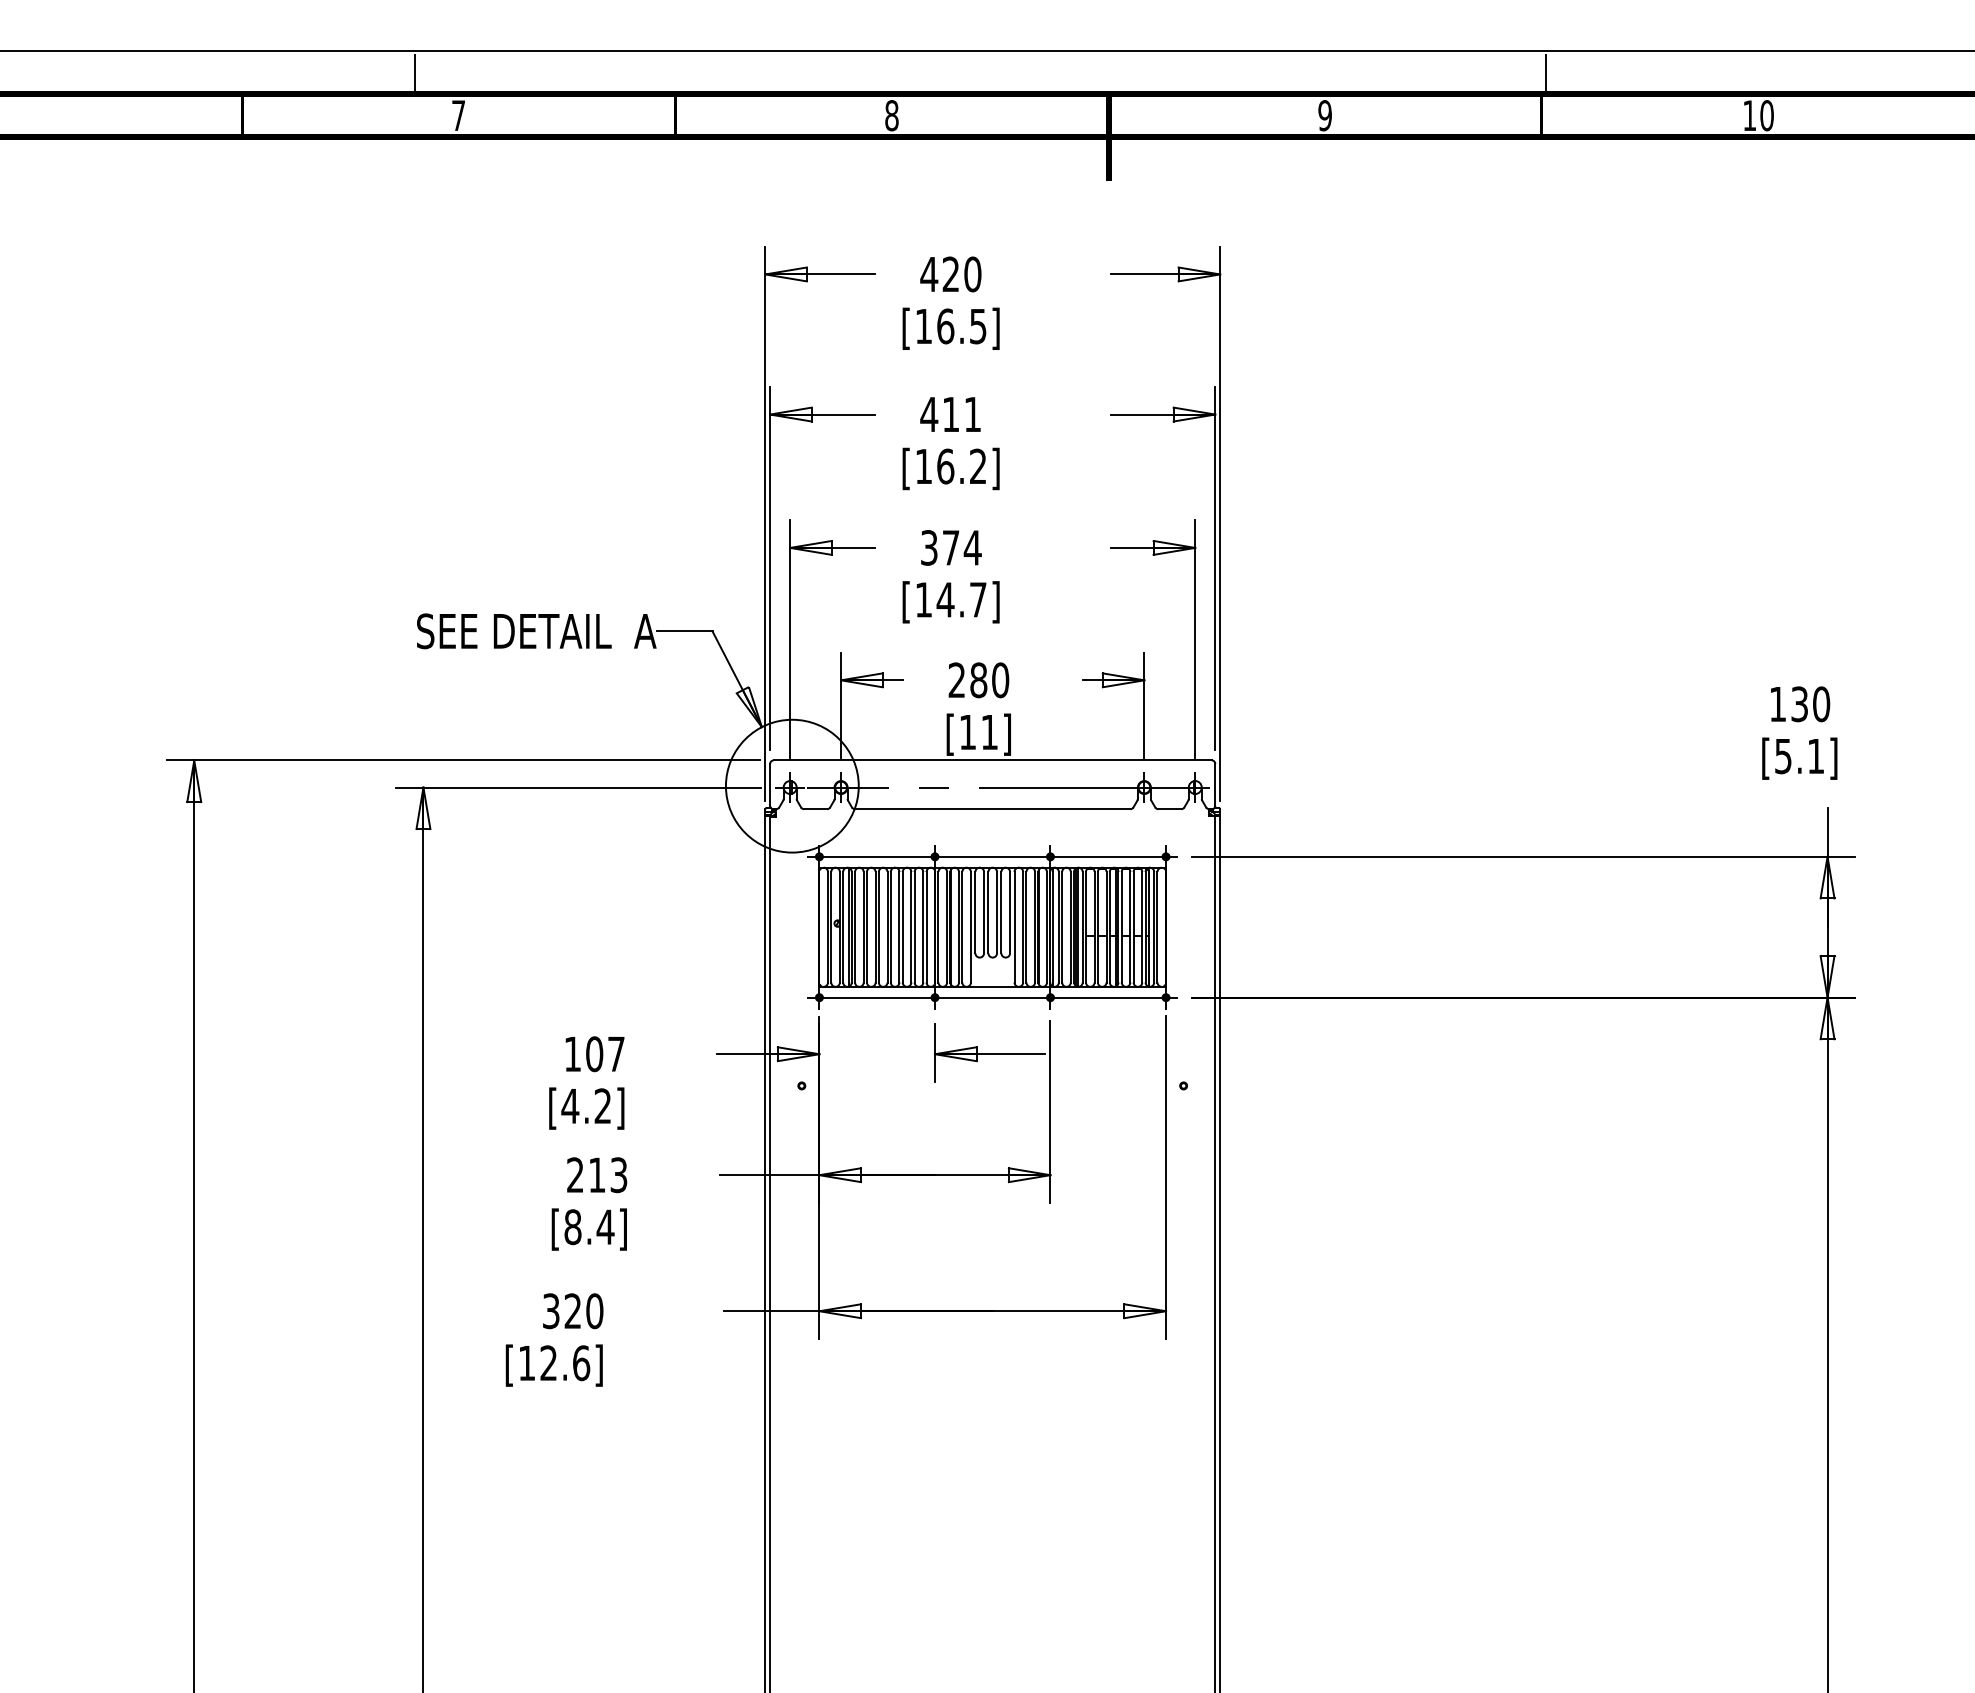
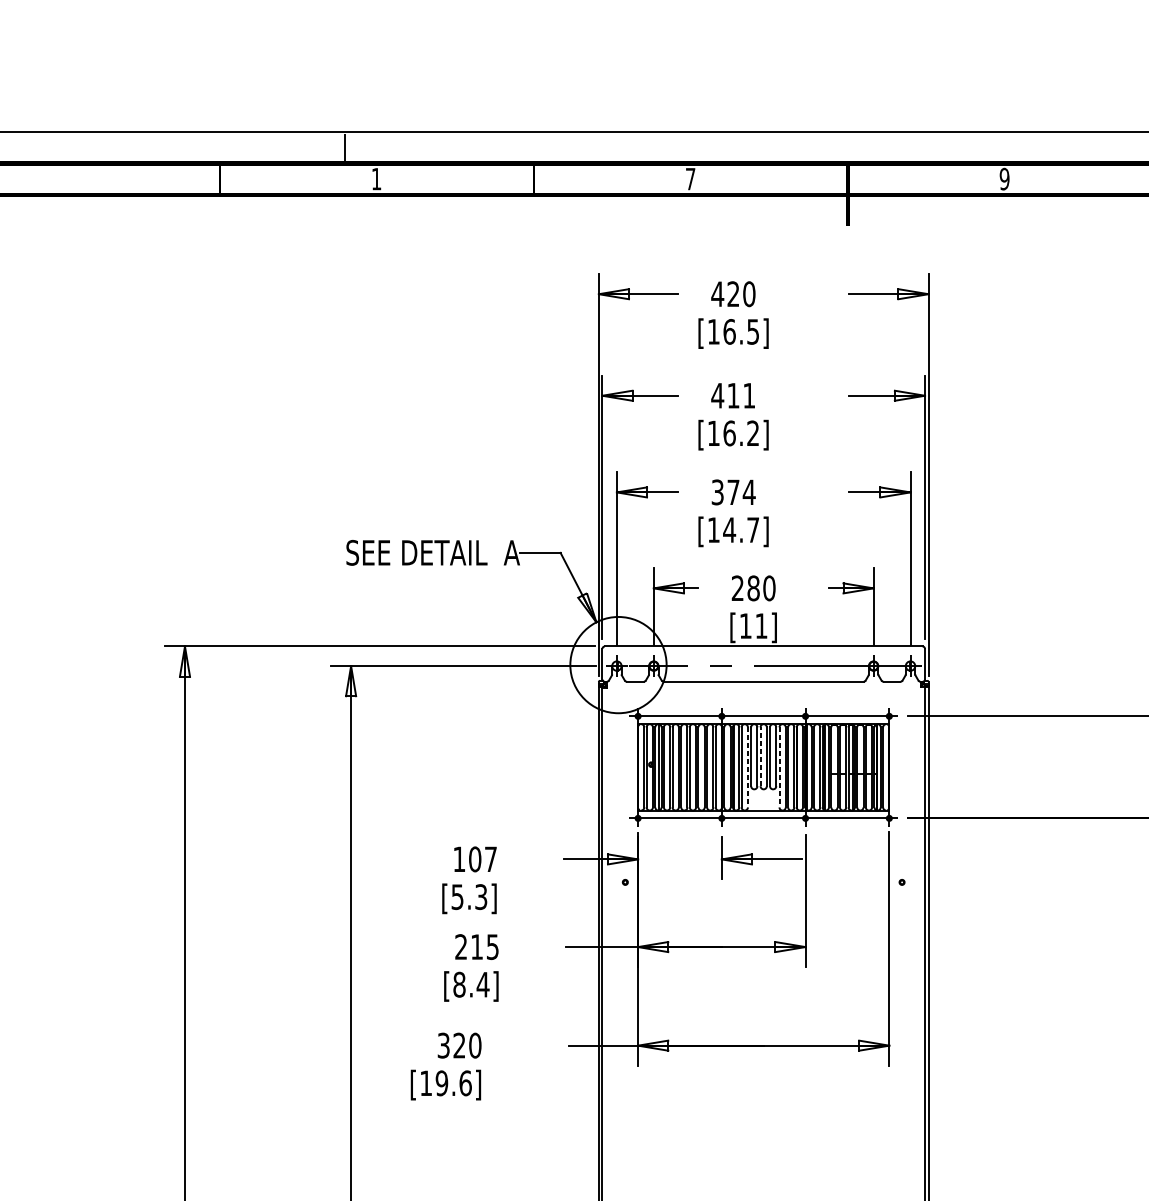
text: (458, 115) -> (376, 179), 7 -> 1
text: (891, 115) -> (690, 179), 8 -> 7
line: (988, 912) -> (760, 756), solid -> dashed
line: (970, 927) -> (747, 767), solid -> dashed
line: (1014, 927) -> (779, 767), solid -> dashed
text: (586, 1106) -> (469, 897), [4.2] -> [5.3]
text: (619, 1174) -> (493, 946), 213 -> 215
text: (548, 1363) -> (441, 1083), [12.6] -> [19.6]

